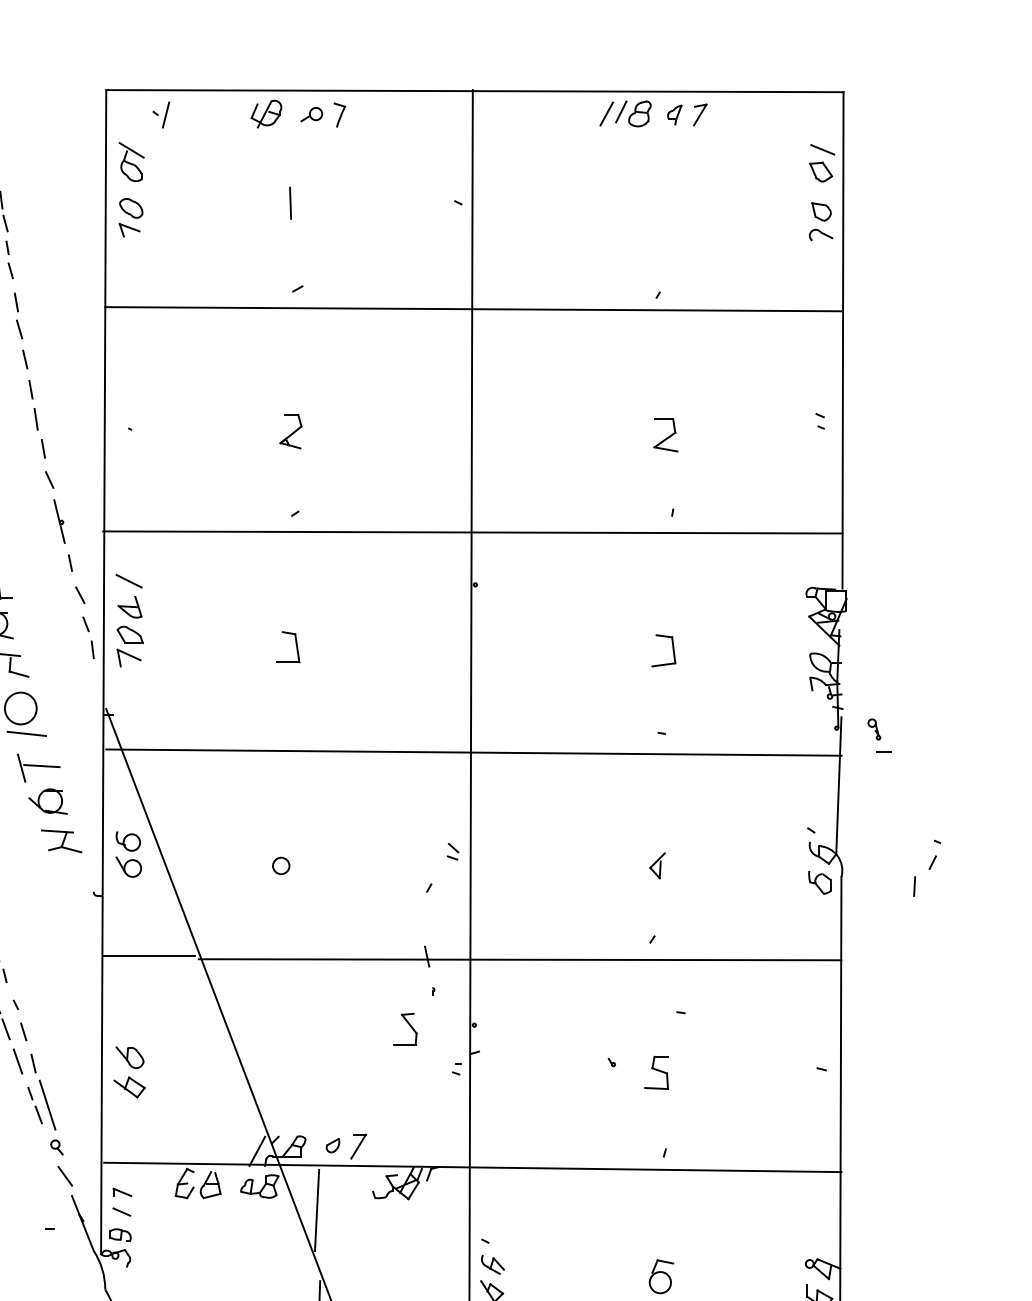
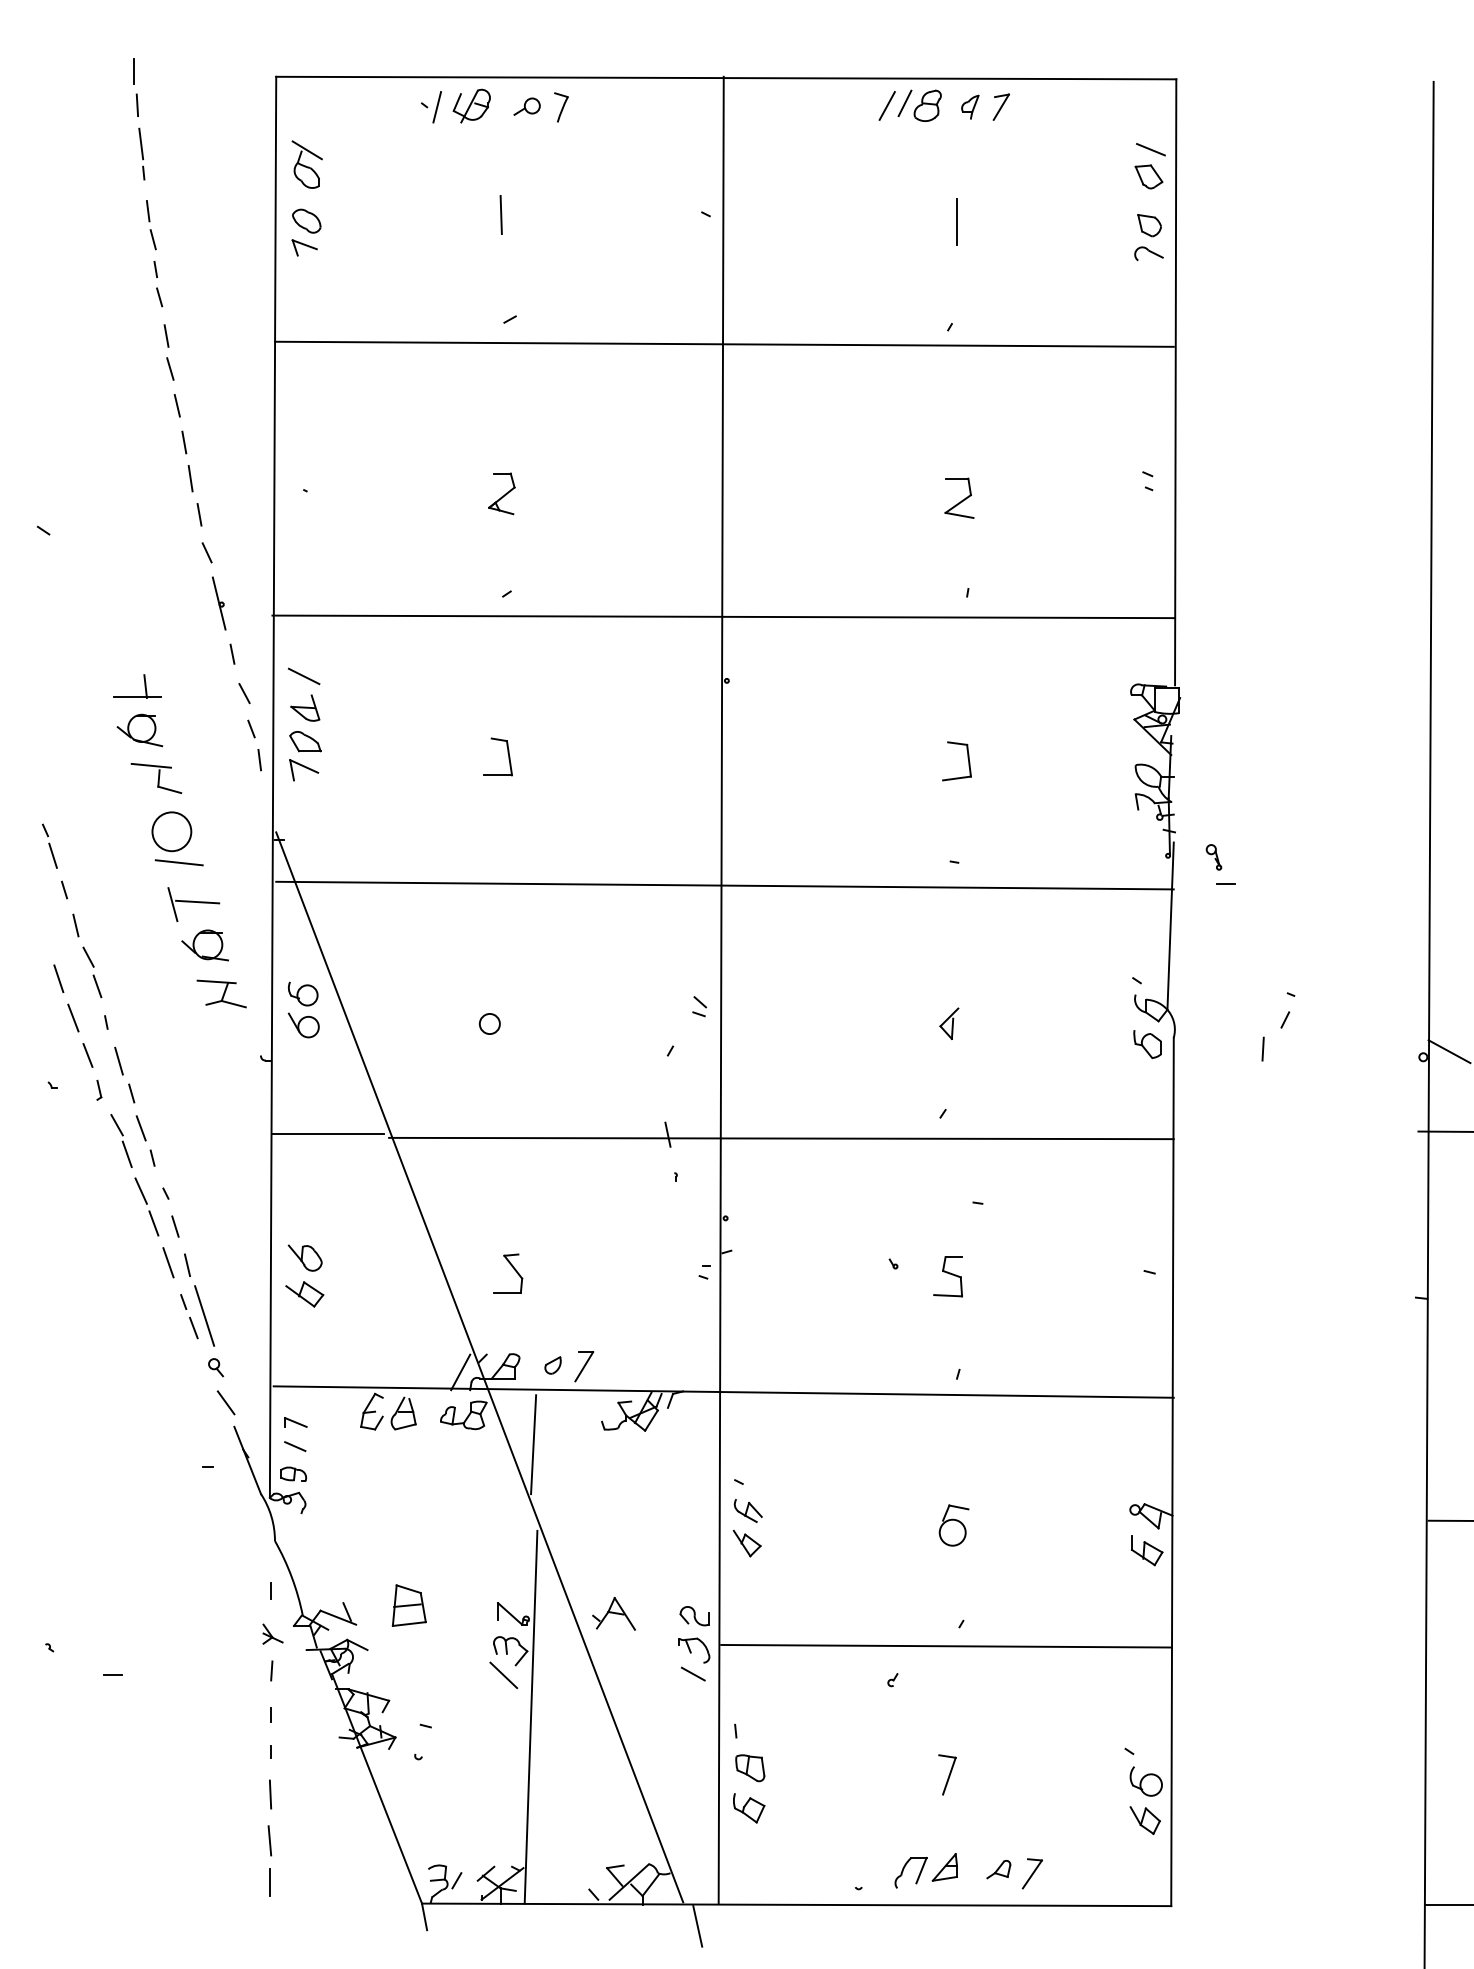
part: (161, 115) -> (431, 107), moved
line: (664, 208) -> (957, 221), added
part: (409, 1026) -> (513, 1269), moved

